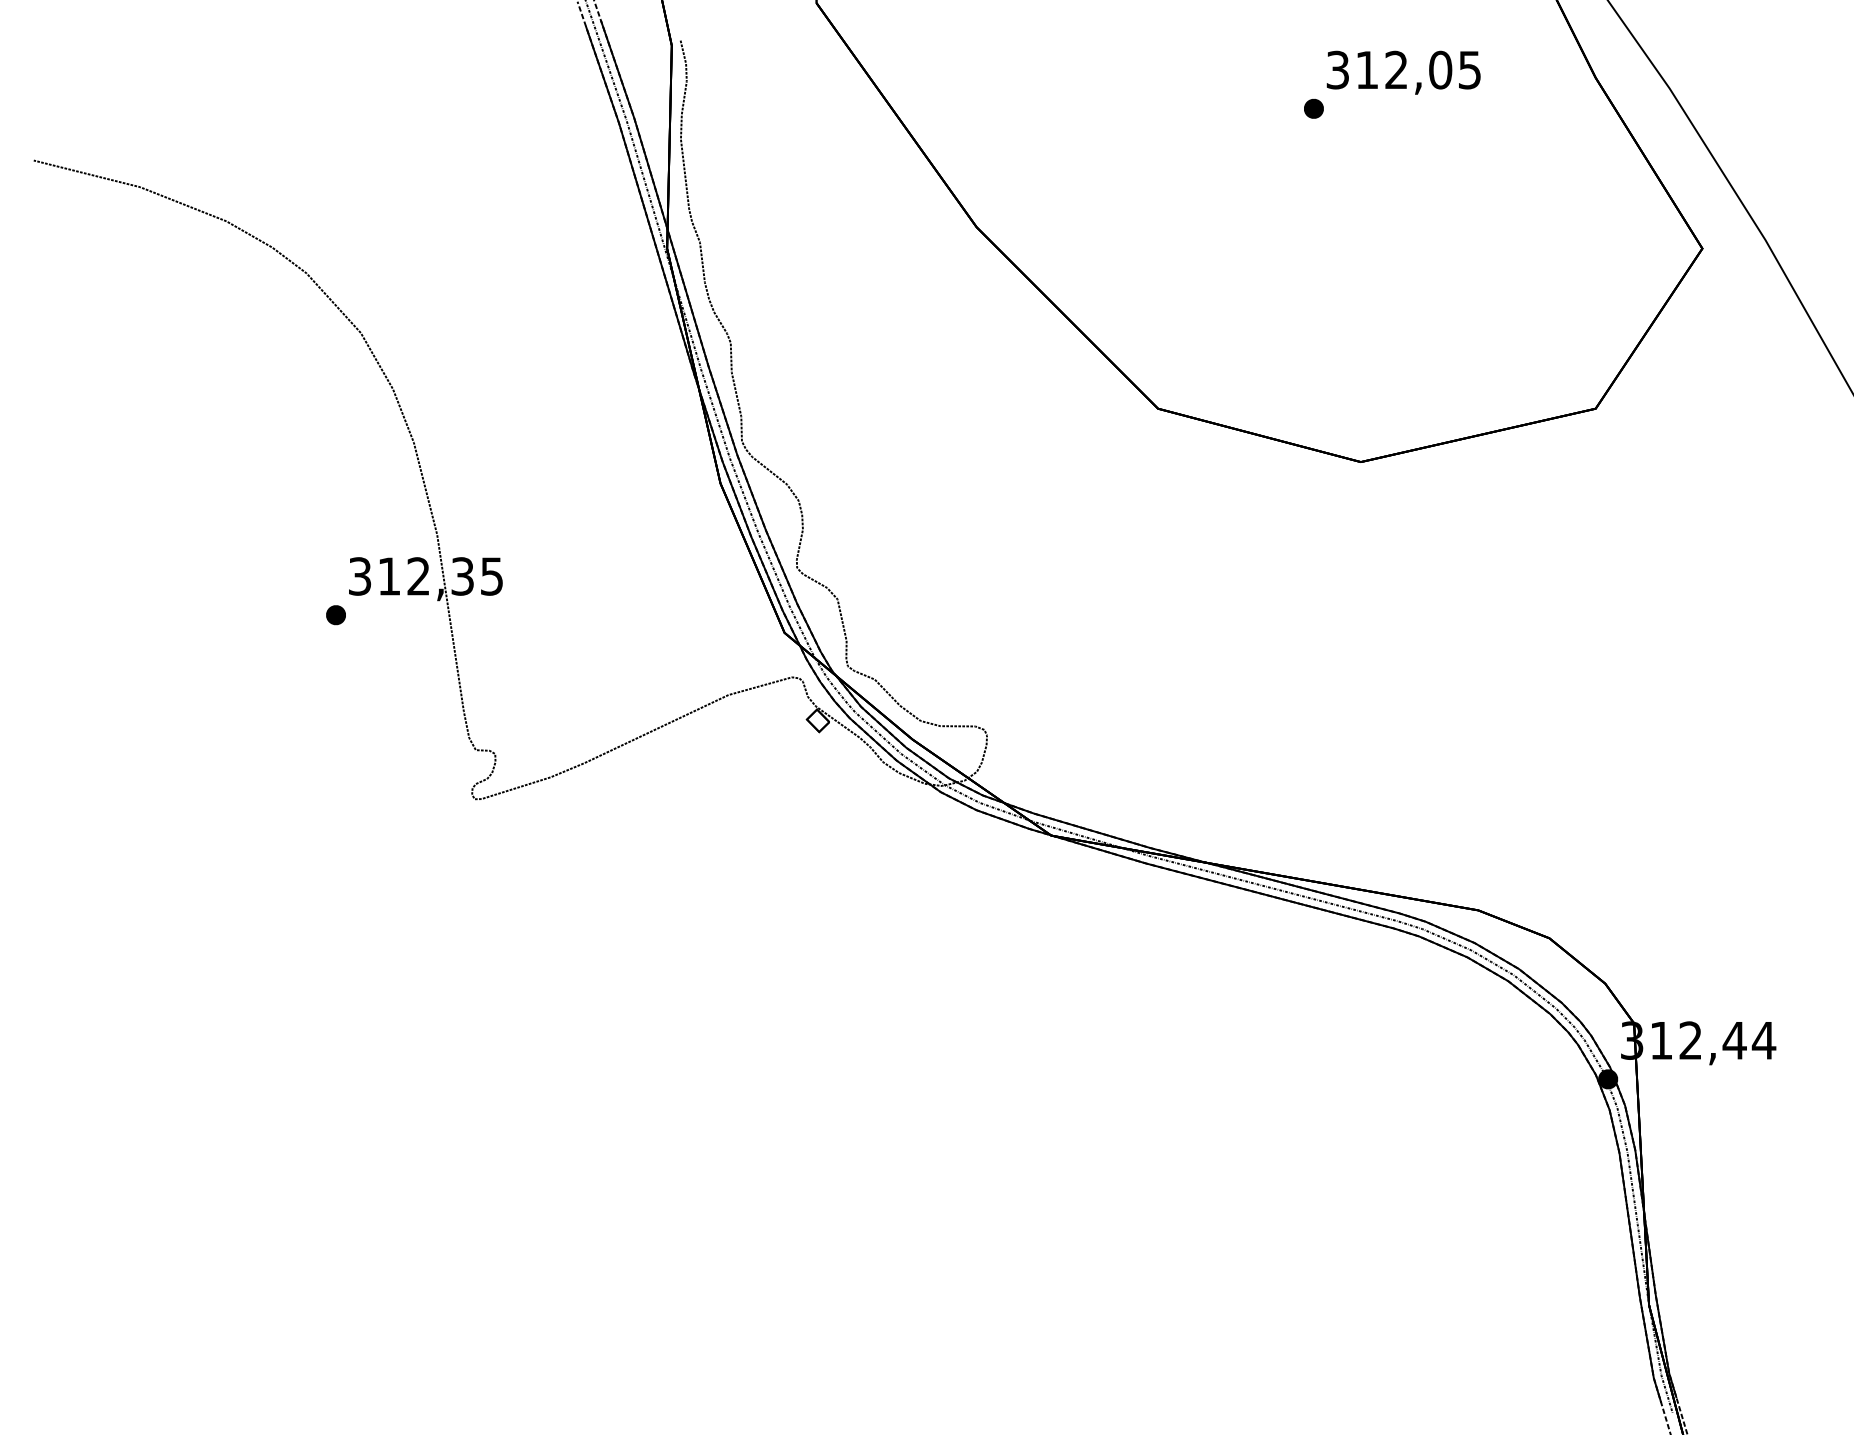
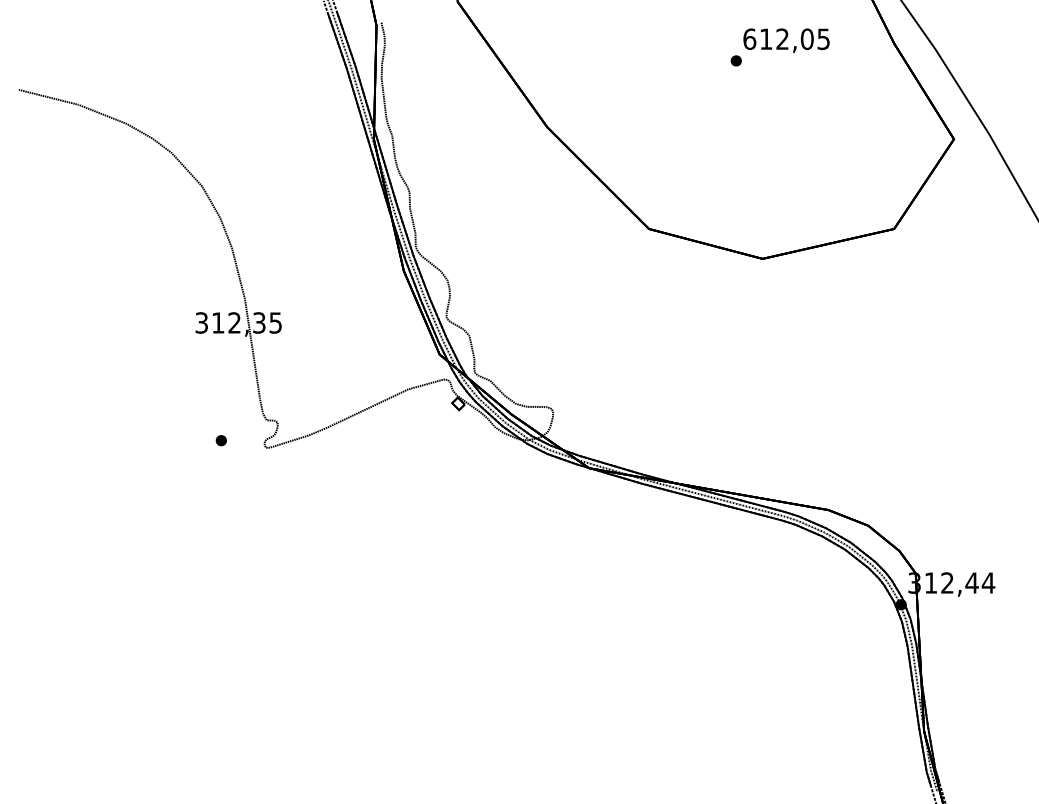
text: (1337, 70) -> (749, 39), 312,05 -> 612,05
part: (334, 614) -> (220, 440), moved

